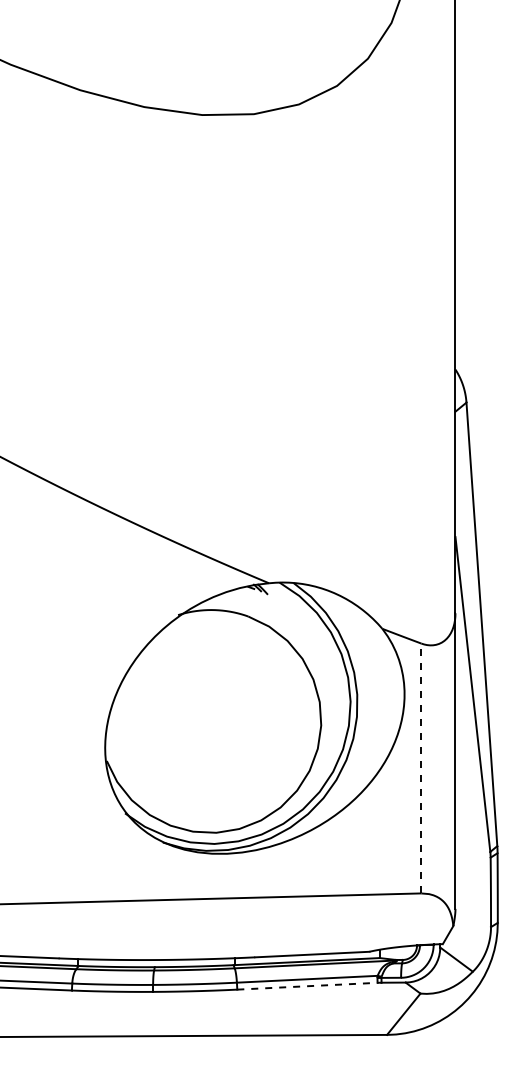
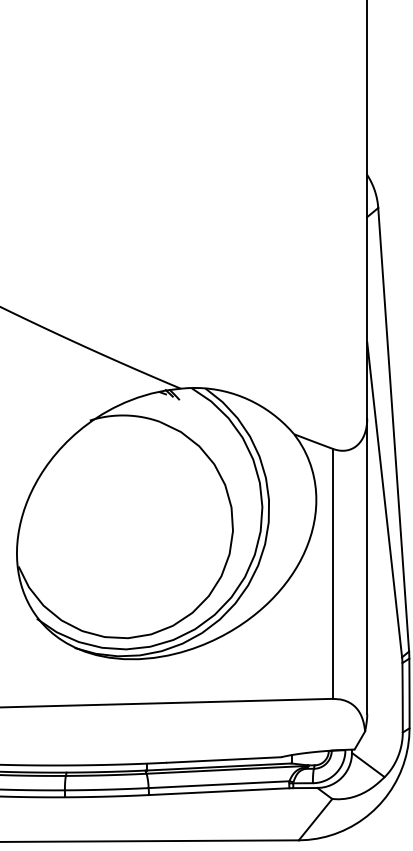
line: (421, 768) -> (333, 573), dashed -> solid
line: (307, 986) -> (219, 791), dashed -> solid

